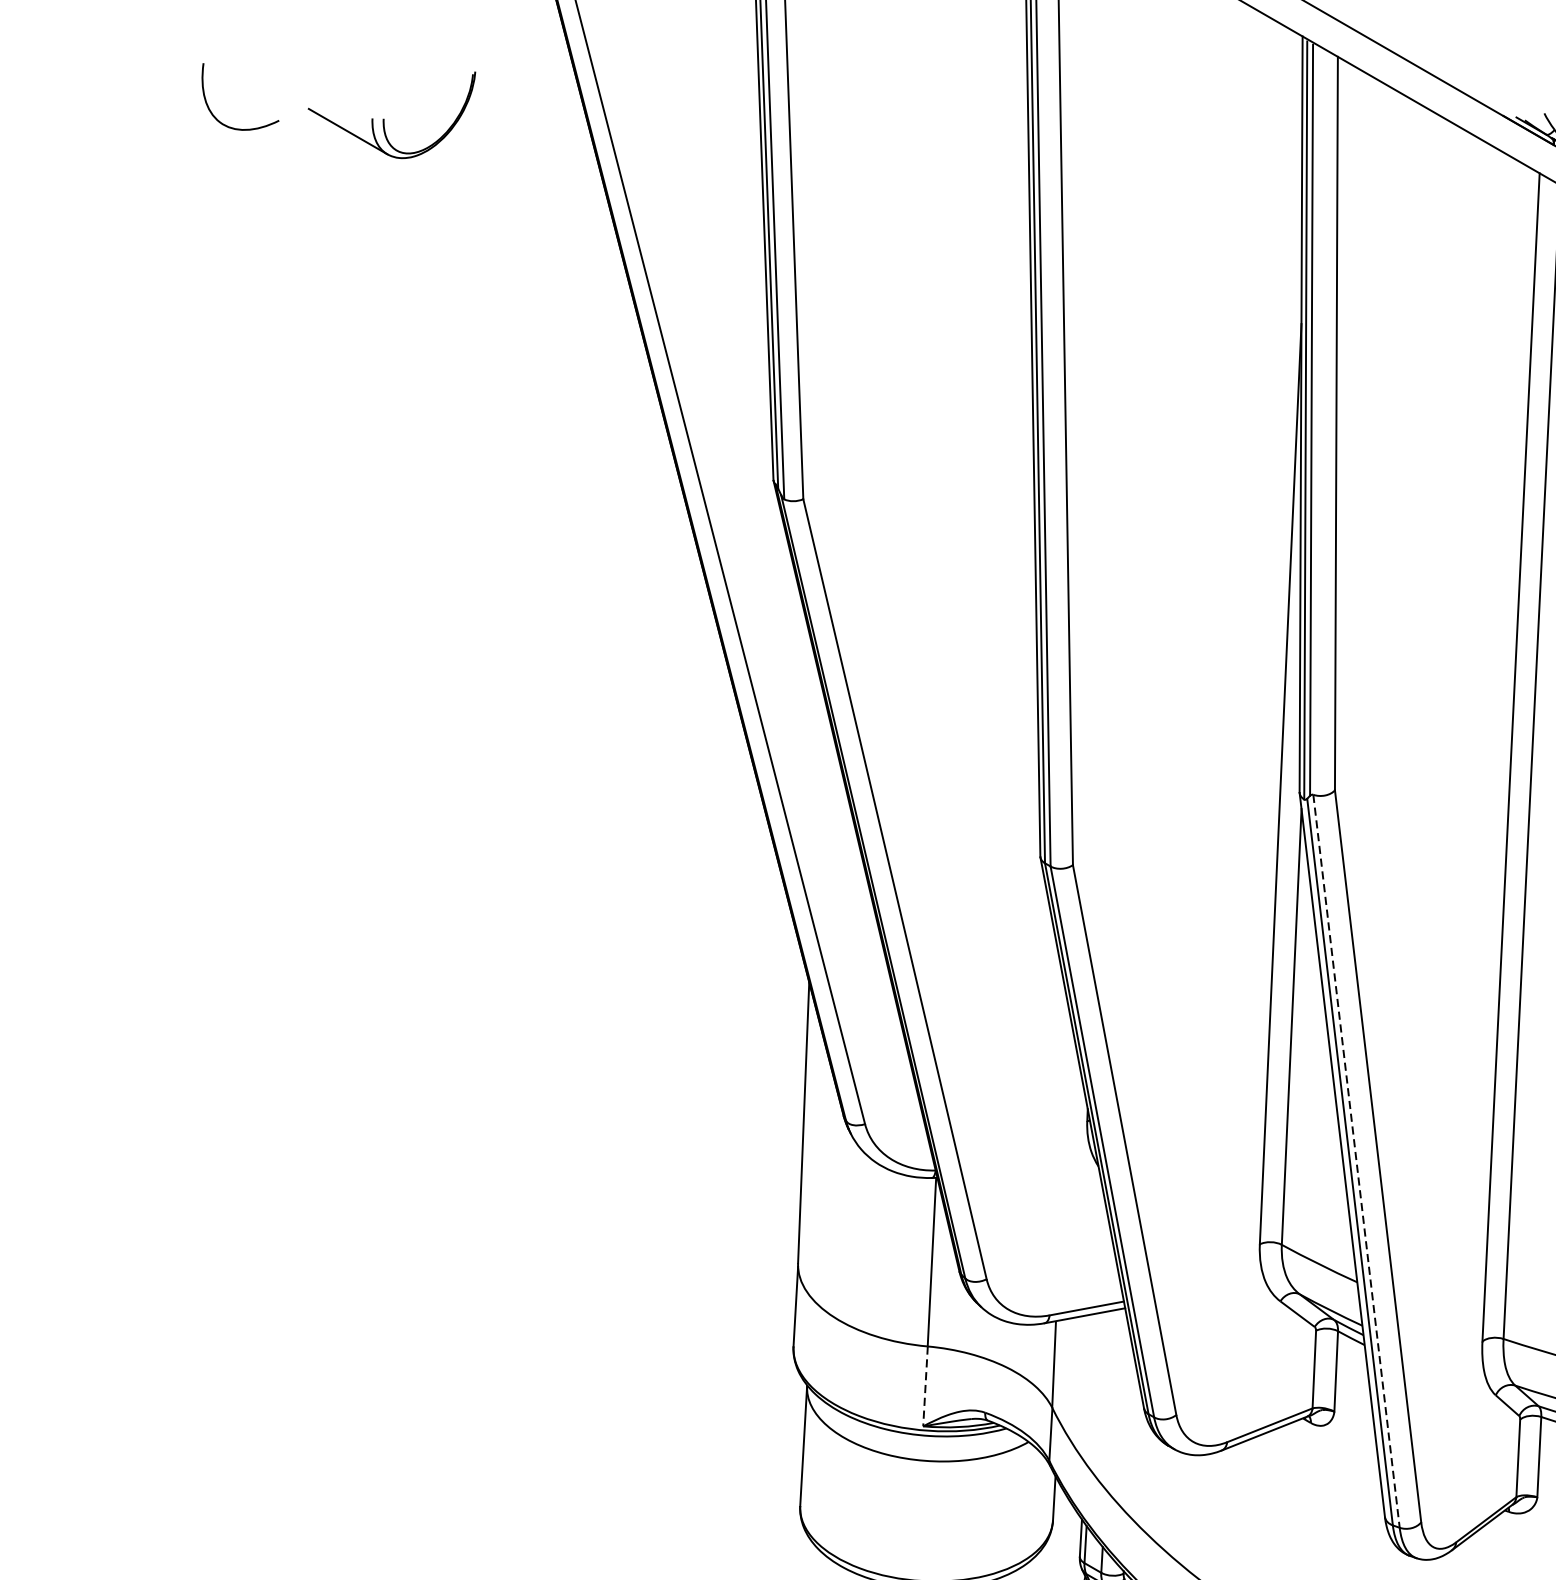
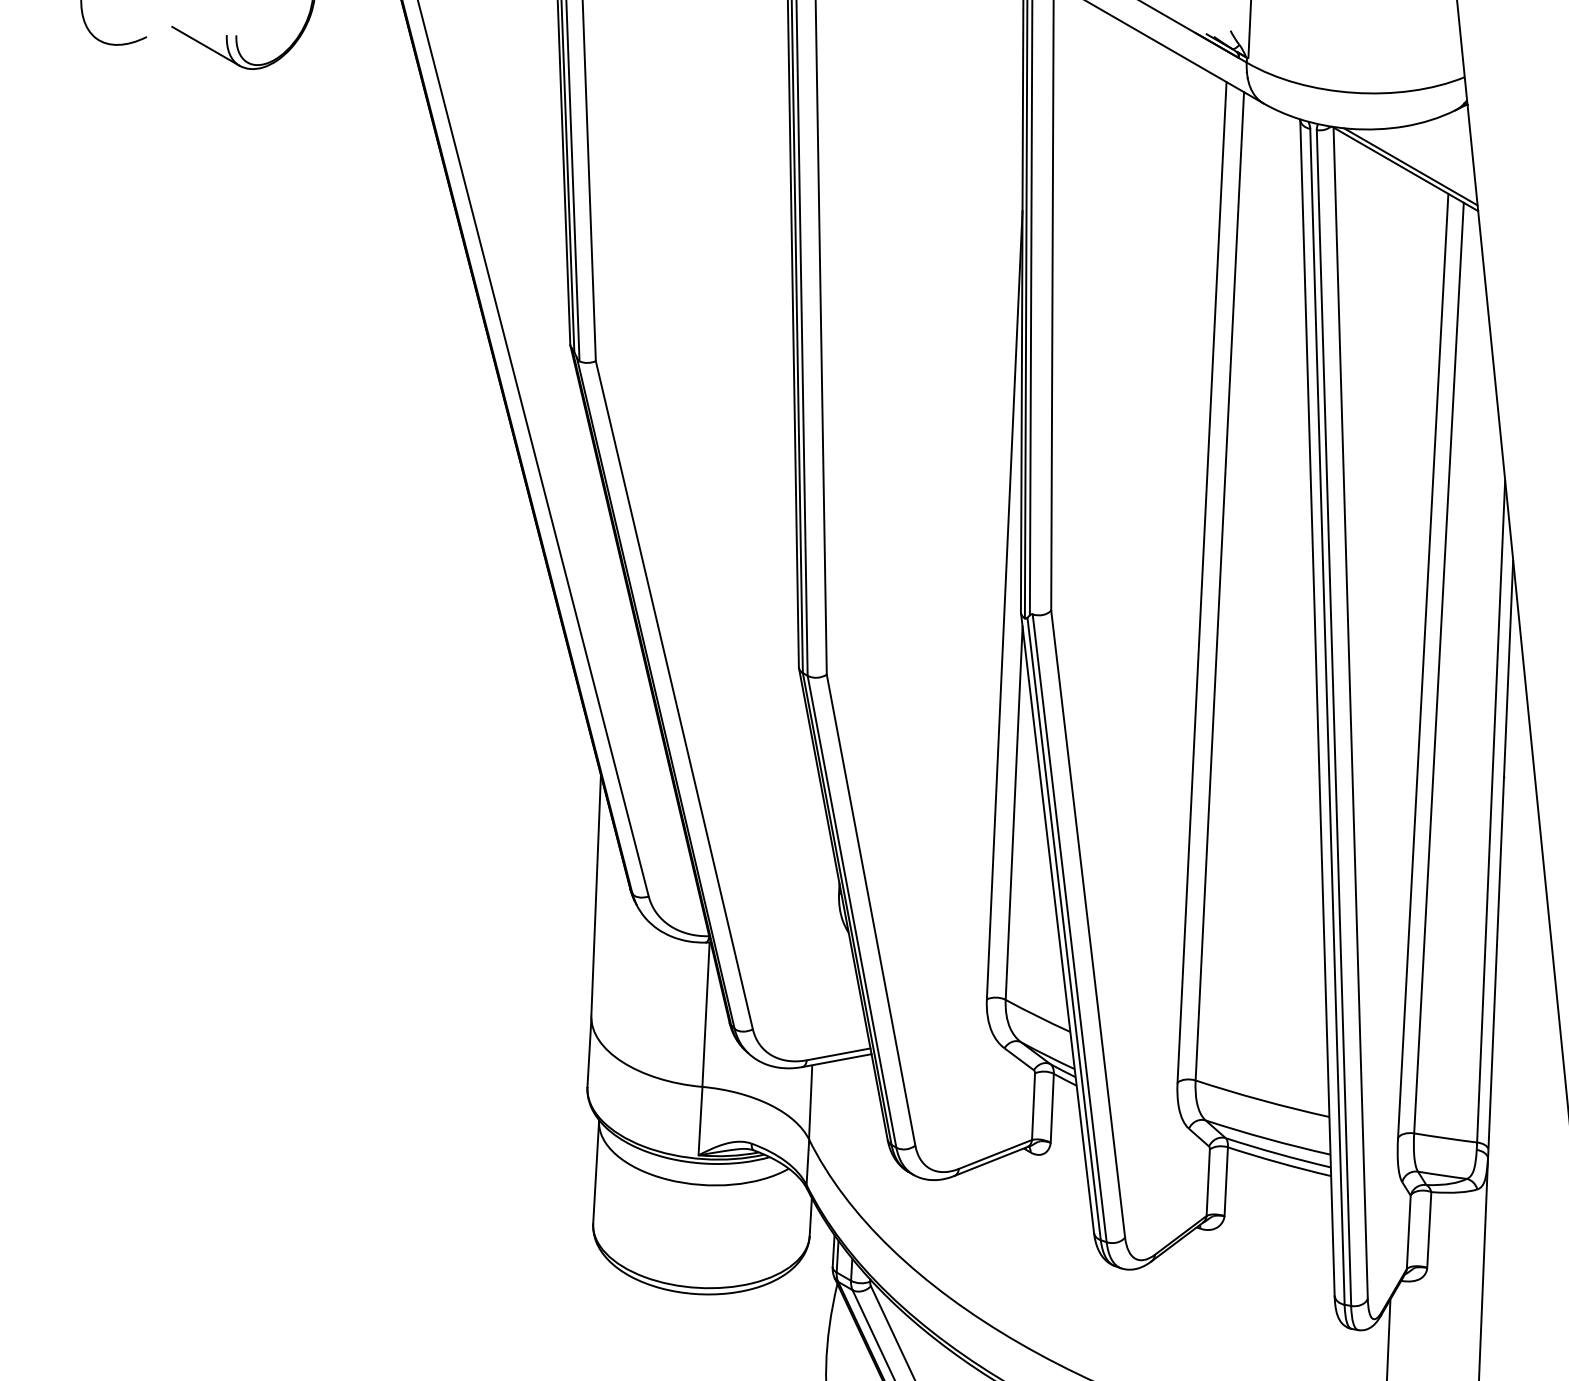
line: (1356, 1161) -> (1069, 928), dashed -> solid
line: (925, 1386) -> (700, 1121), dashed -> solid

